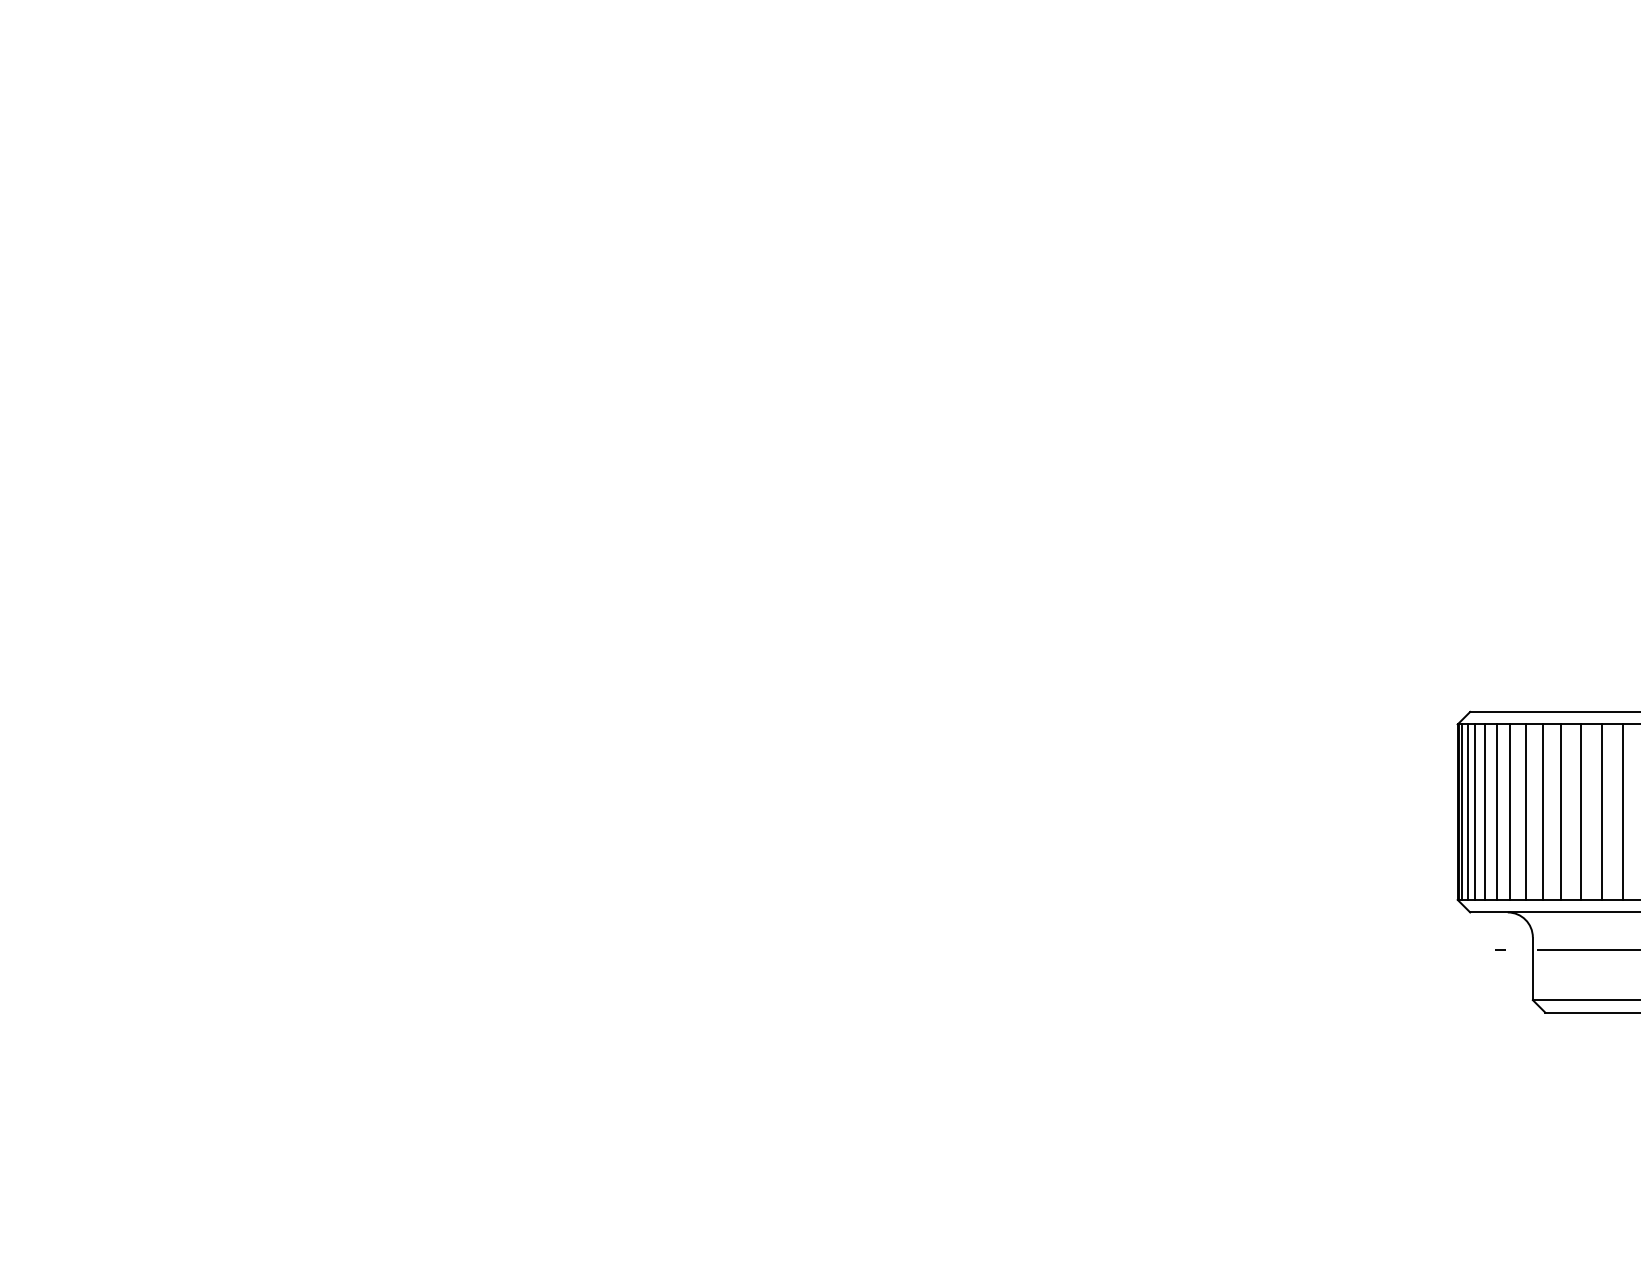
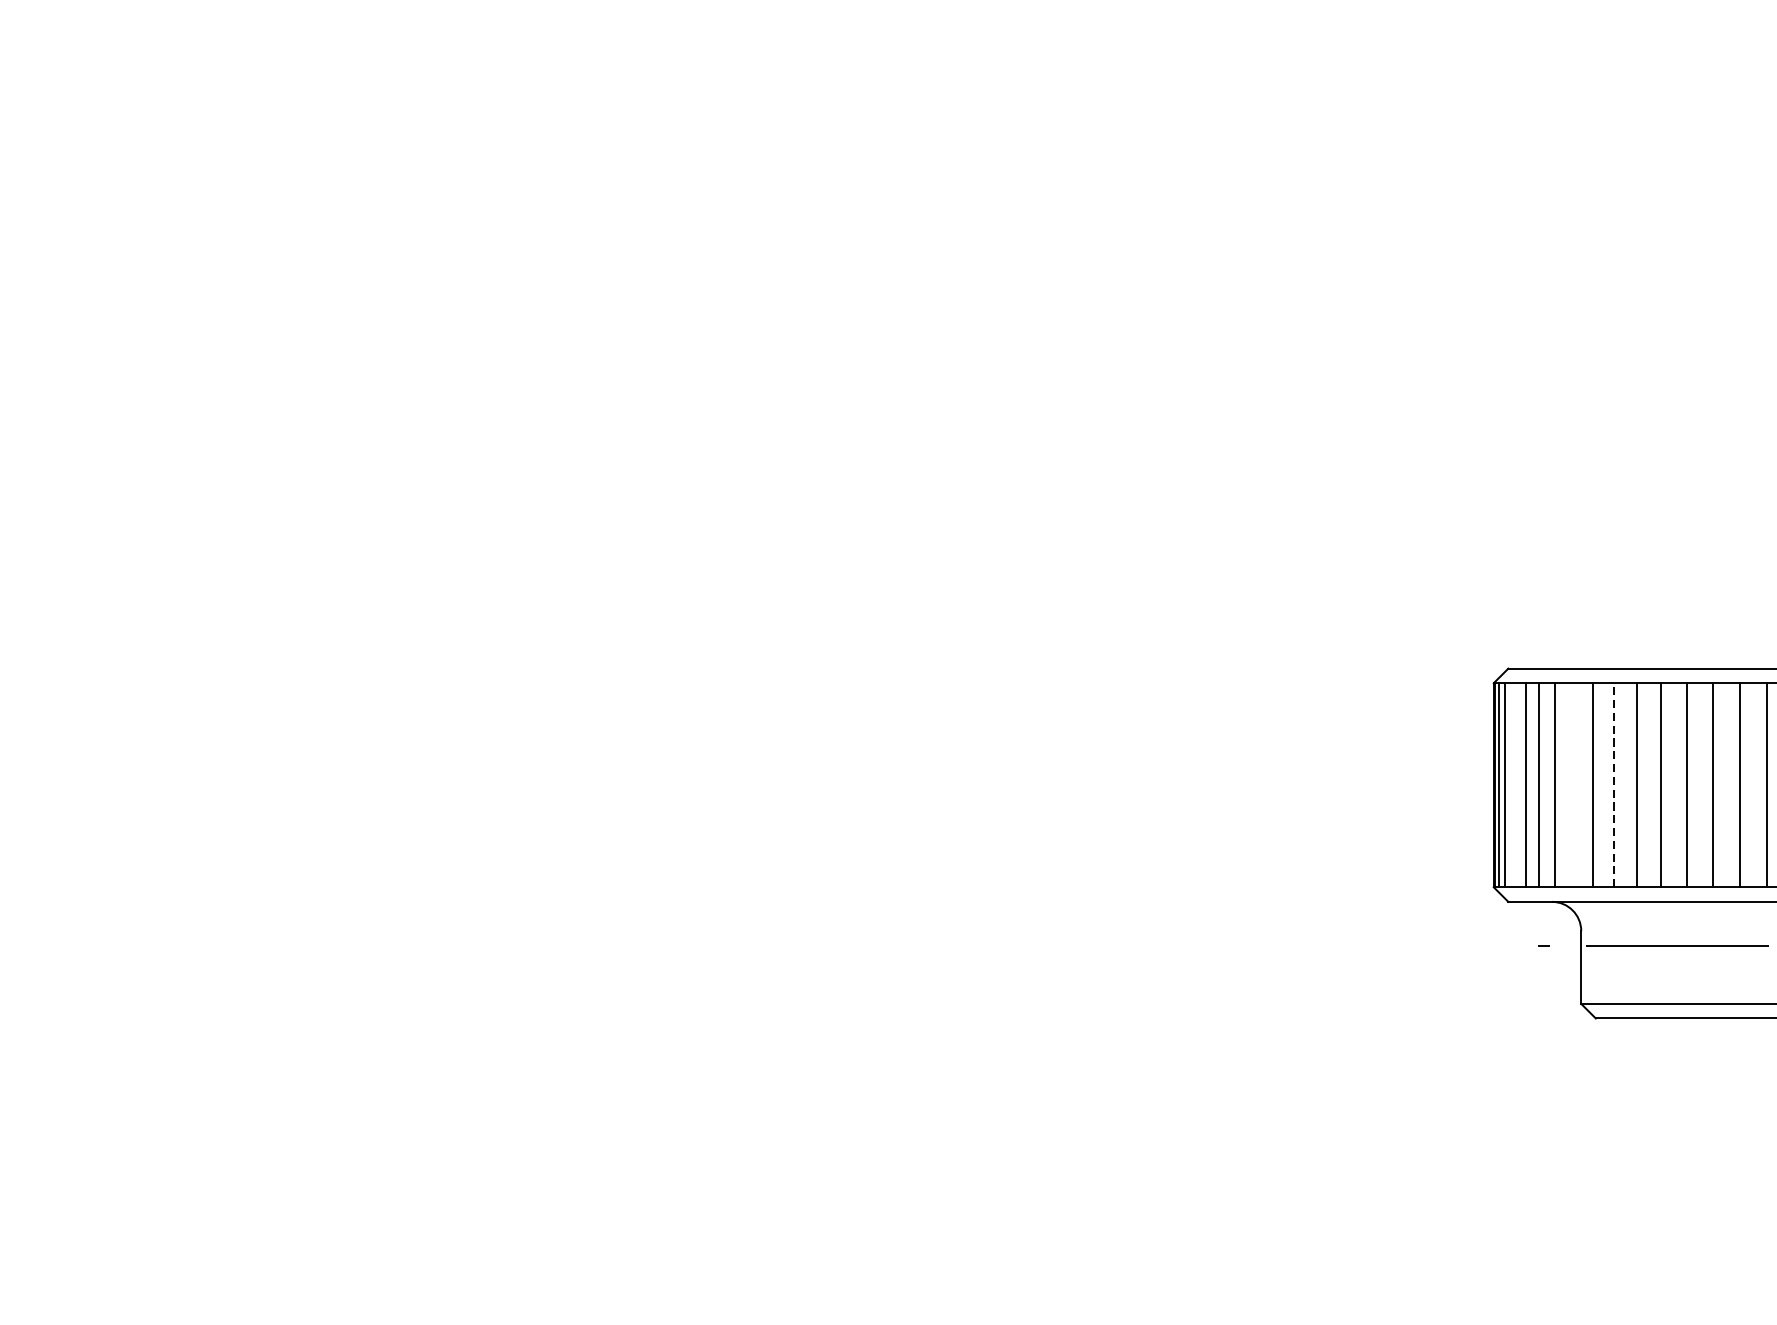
line: (1475, 811) -> (1514, 784), removed
line: (1525, 811) -> (1572, 784), removed
line: (1560, 812) -> (1613, 785), solid -> dashed

